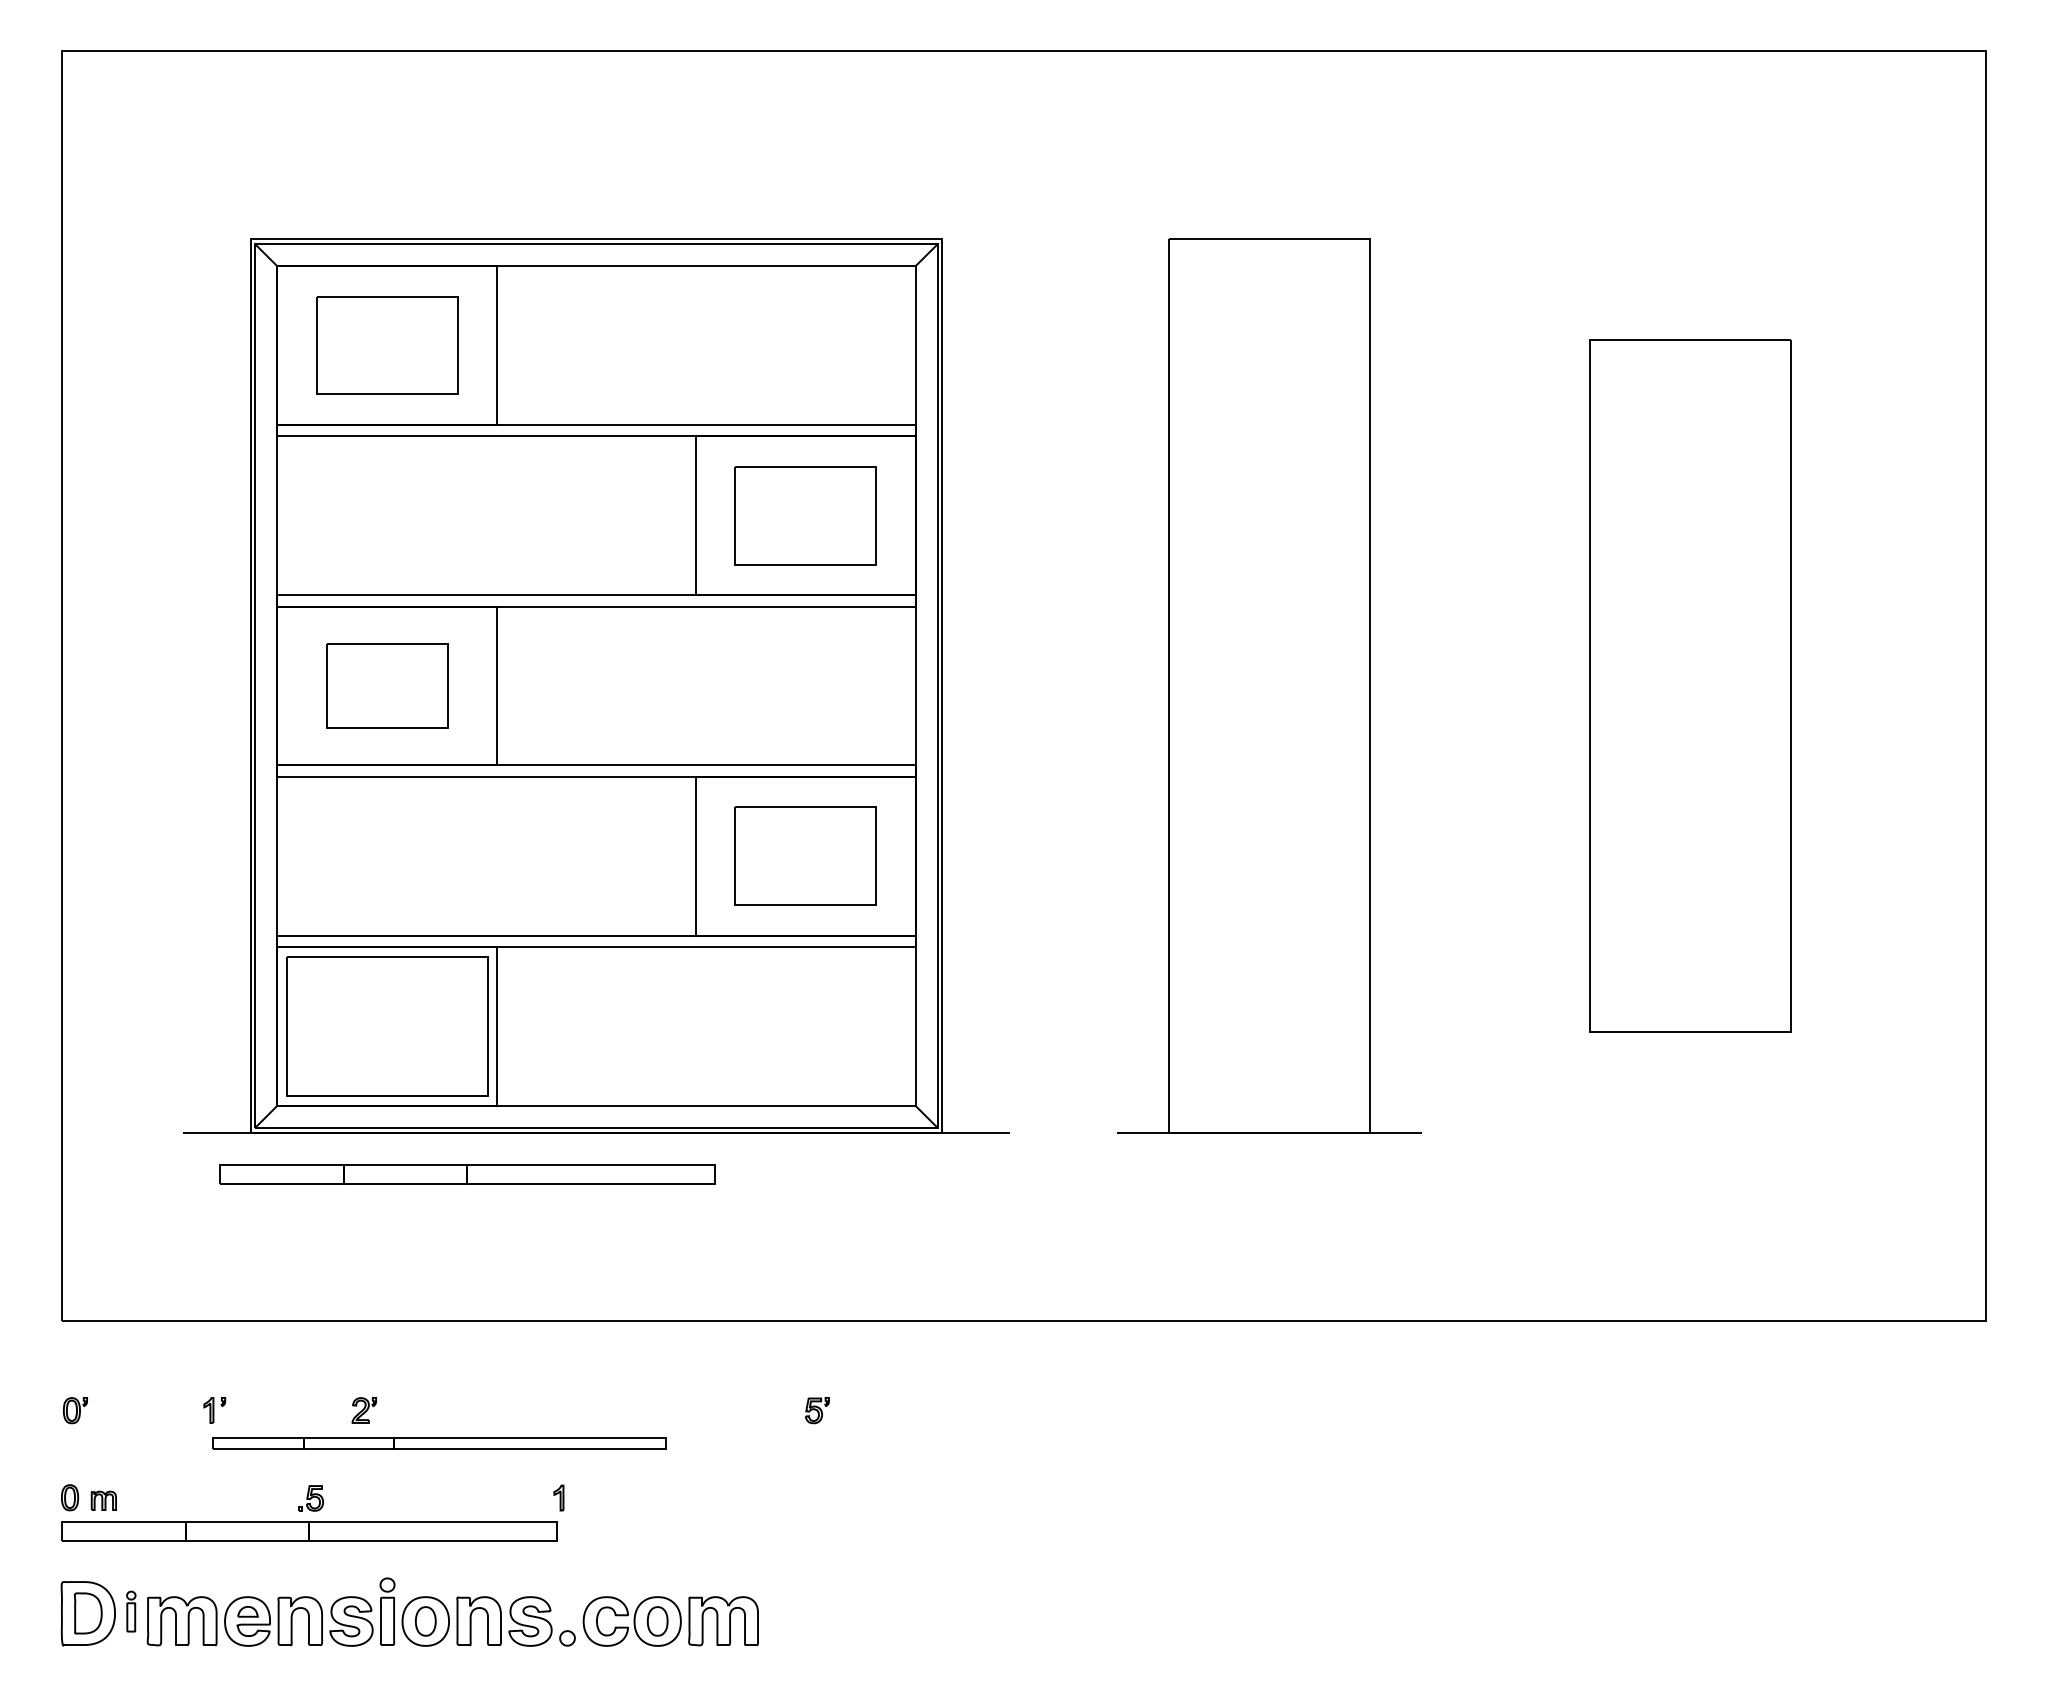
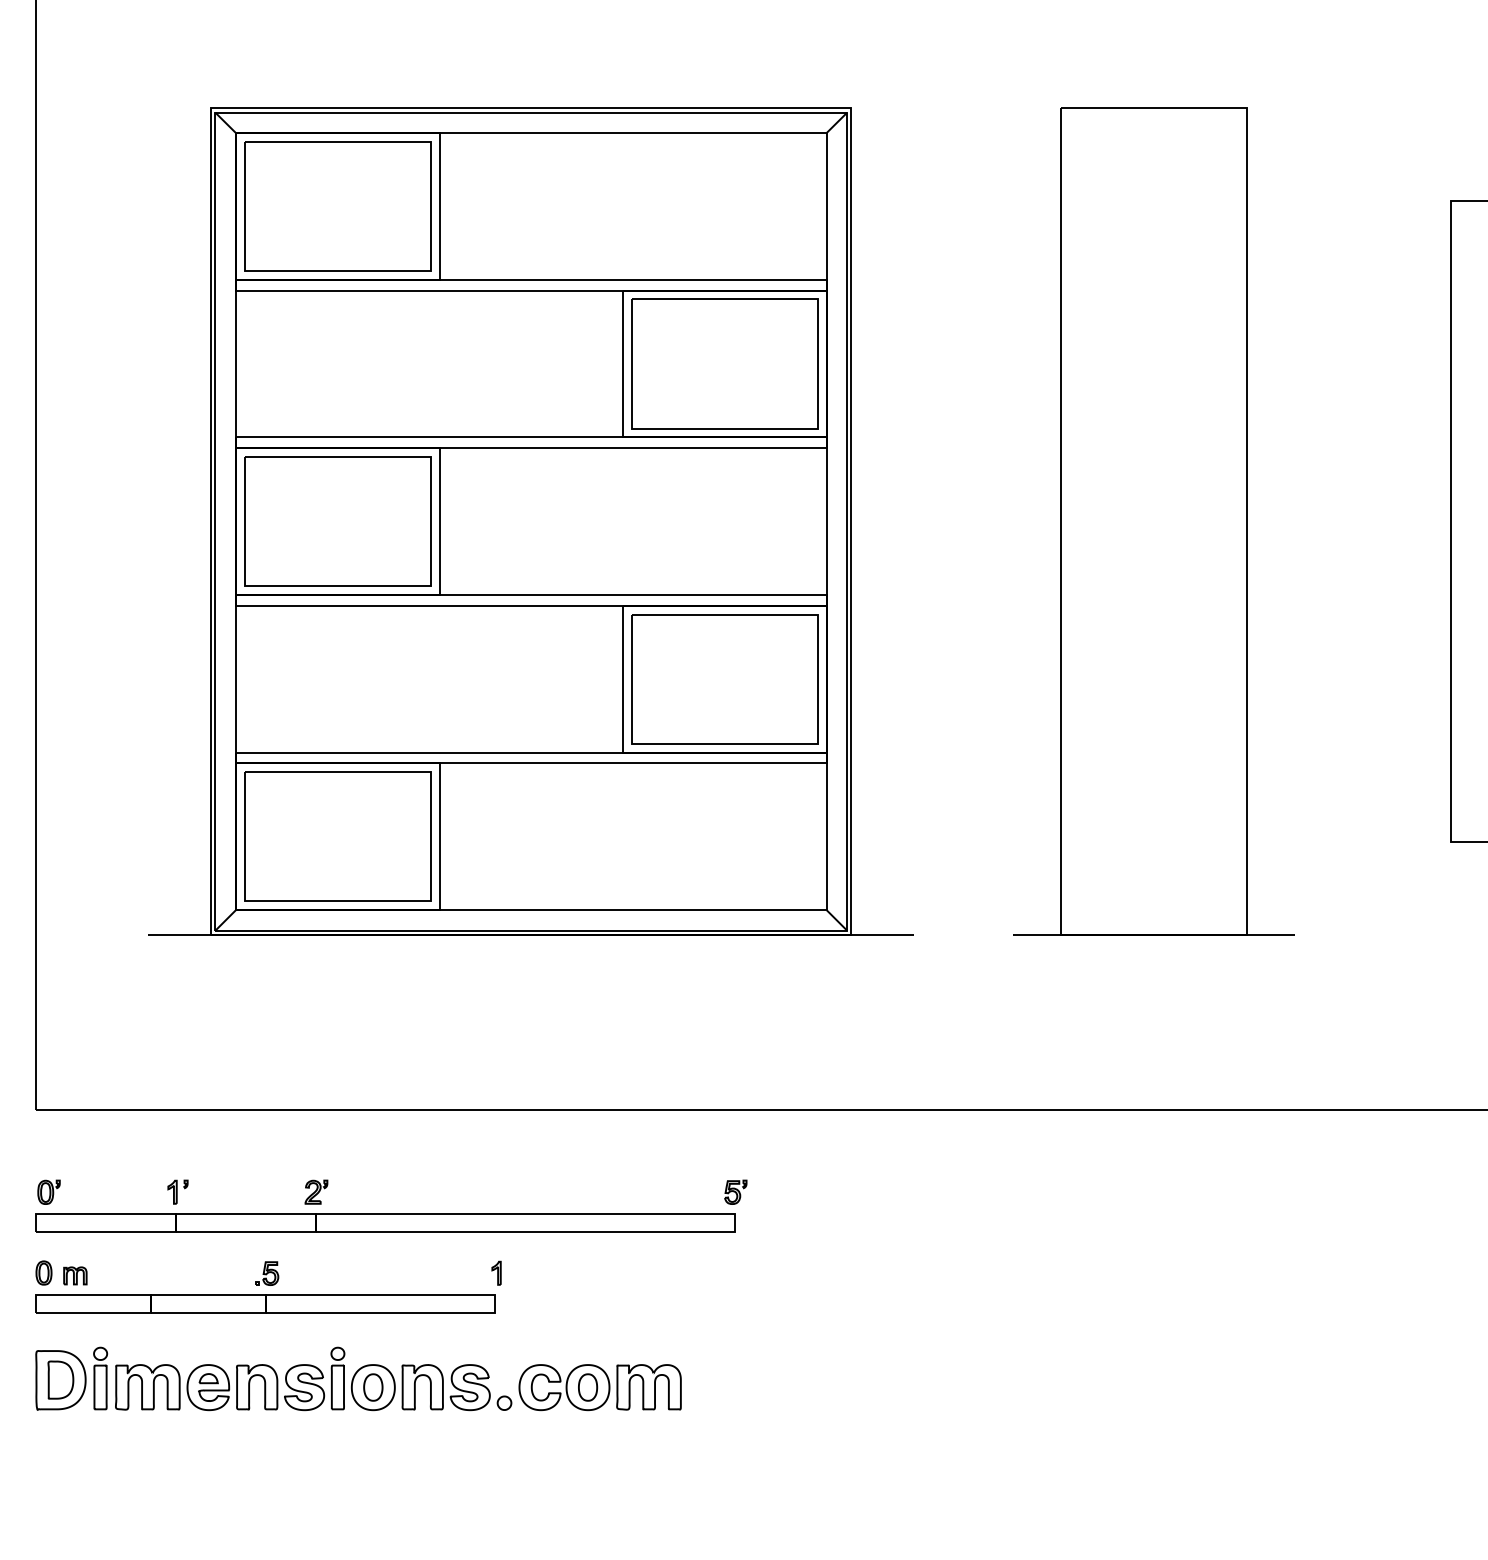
part: (387, 345) -> (337, 206), size x1.43
part: (805, 515) -> (724, 363), size x1.43
part: (387, 685) -> (337, 521), size x1.67
part: (805, 855) -> (724, 678), size x1.43
part: (467, 1174) -> (411, 973), removed
part: (439, 1443) -> (386, 1222), size x1.67
part: (131, 1611) -> (100, 1378), size x1.67

